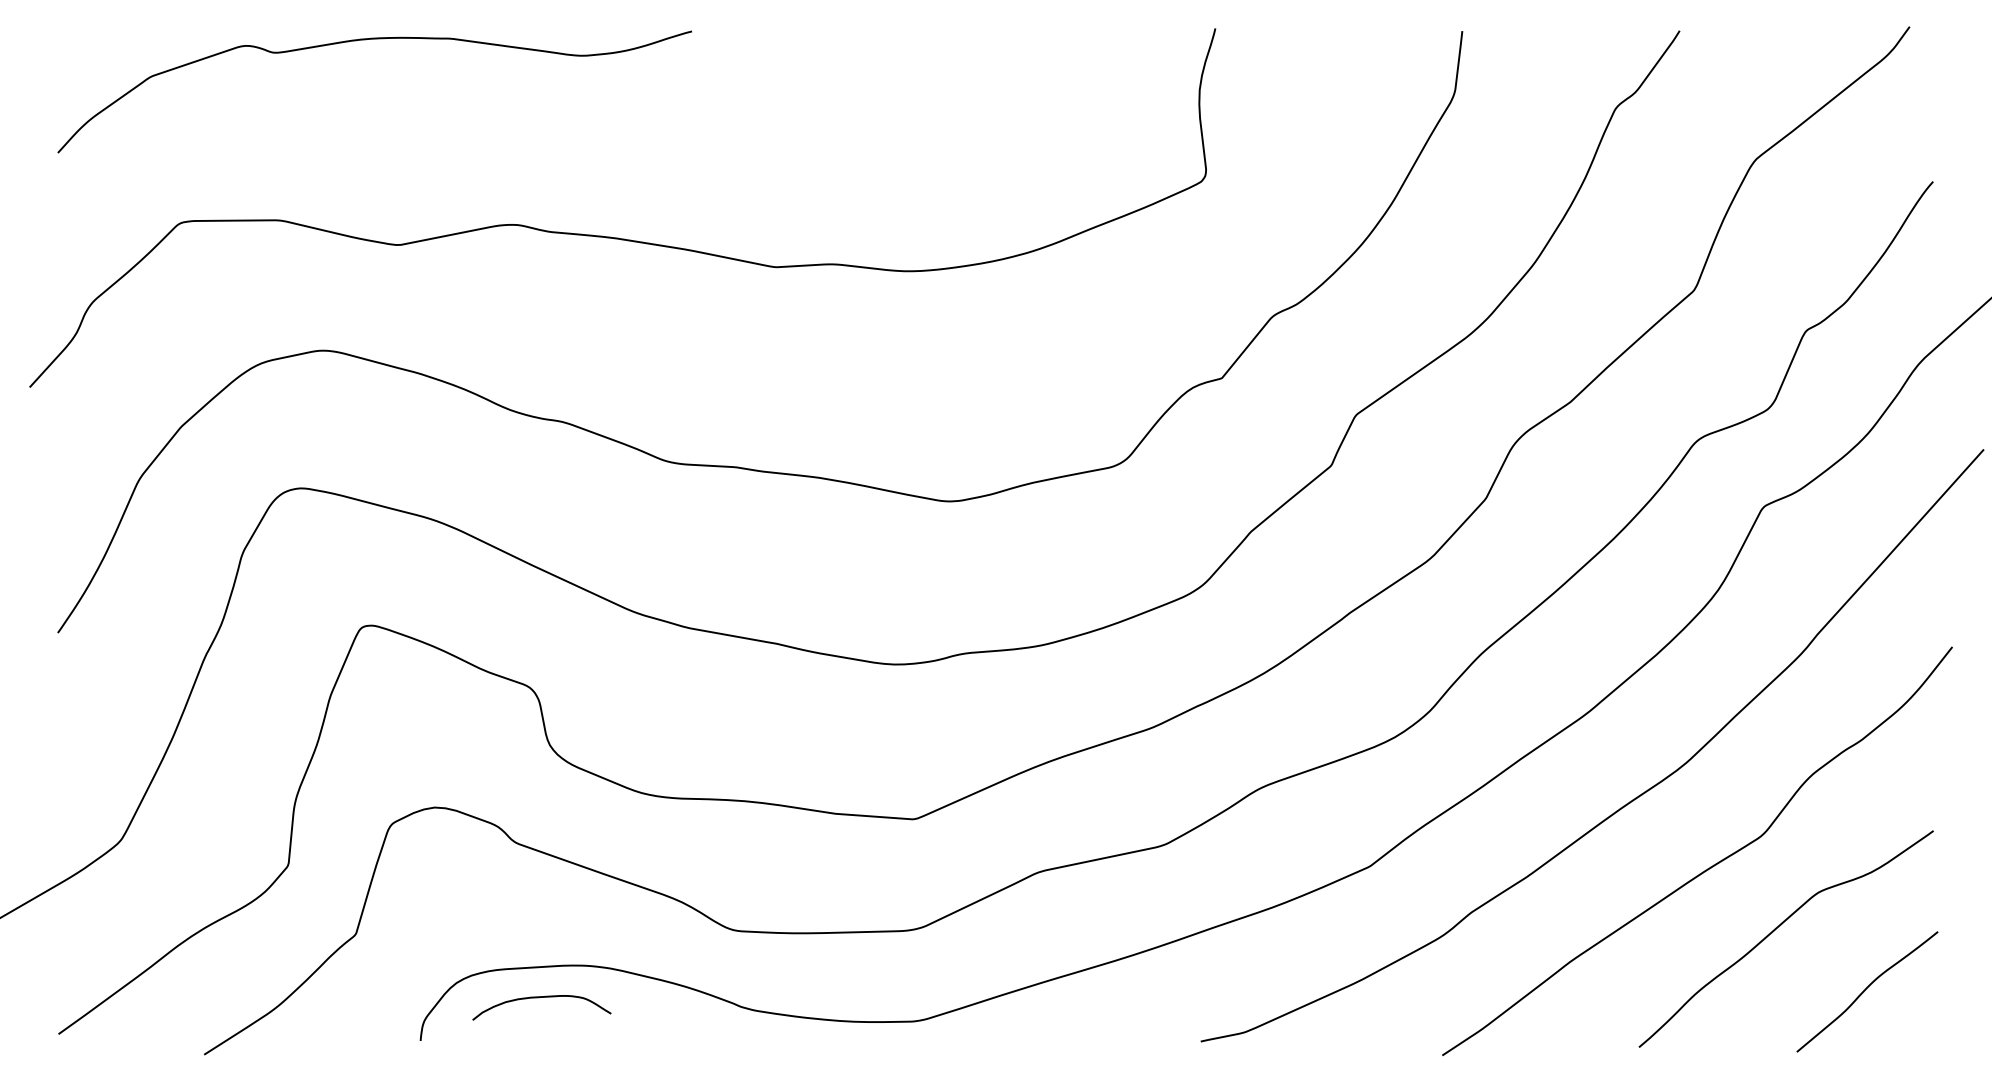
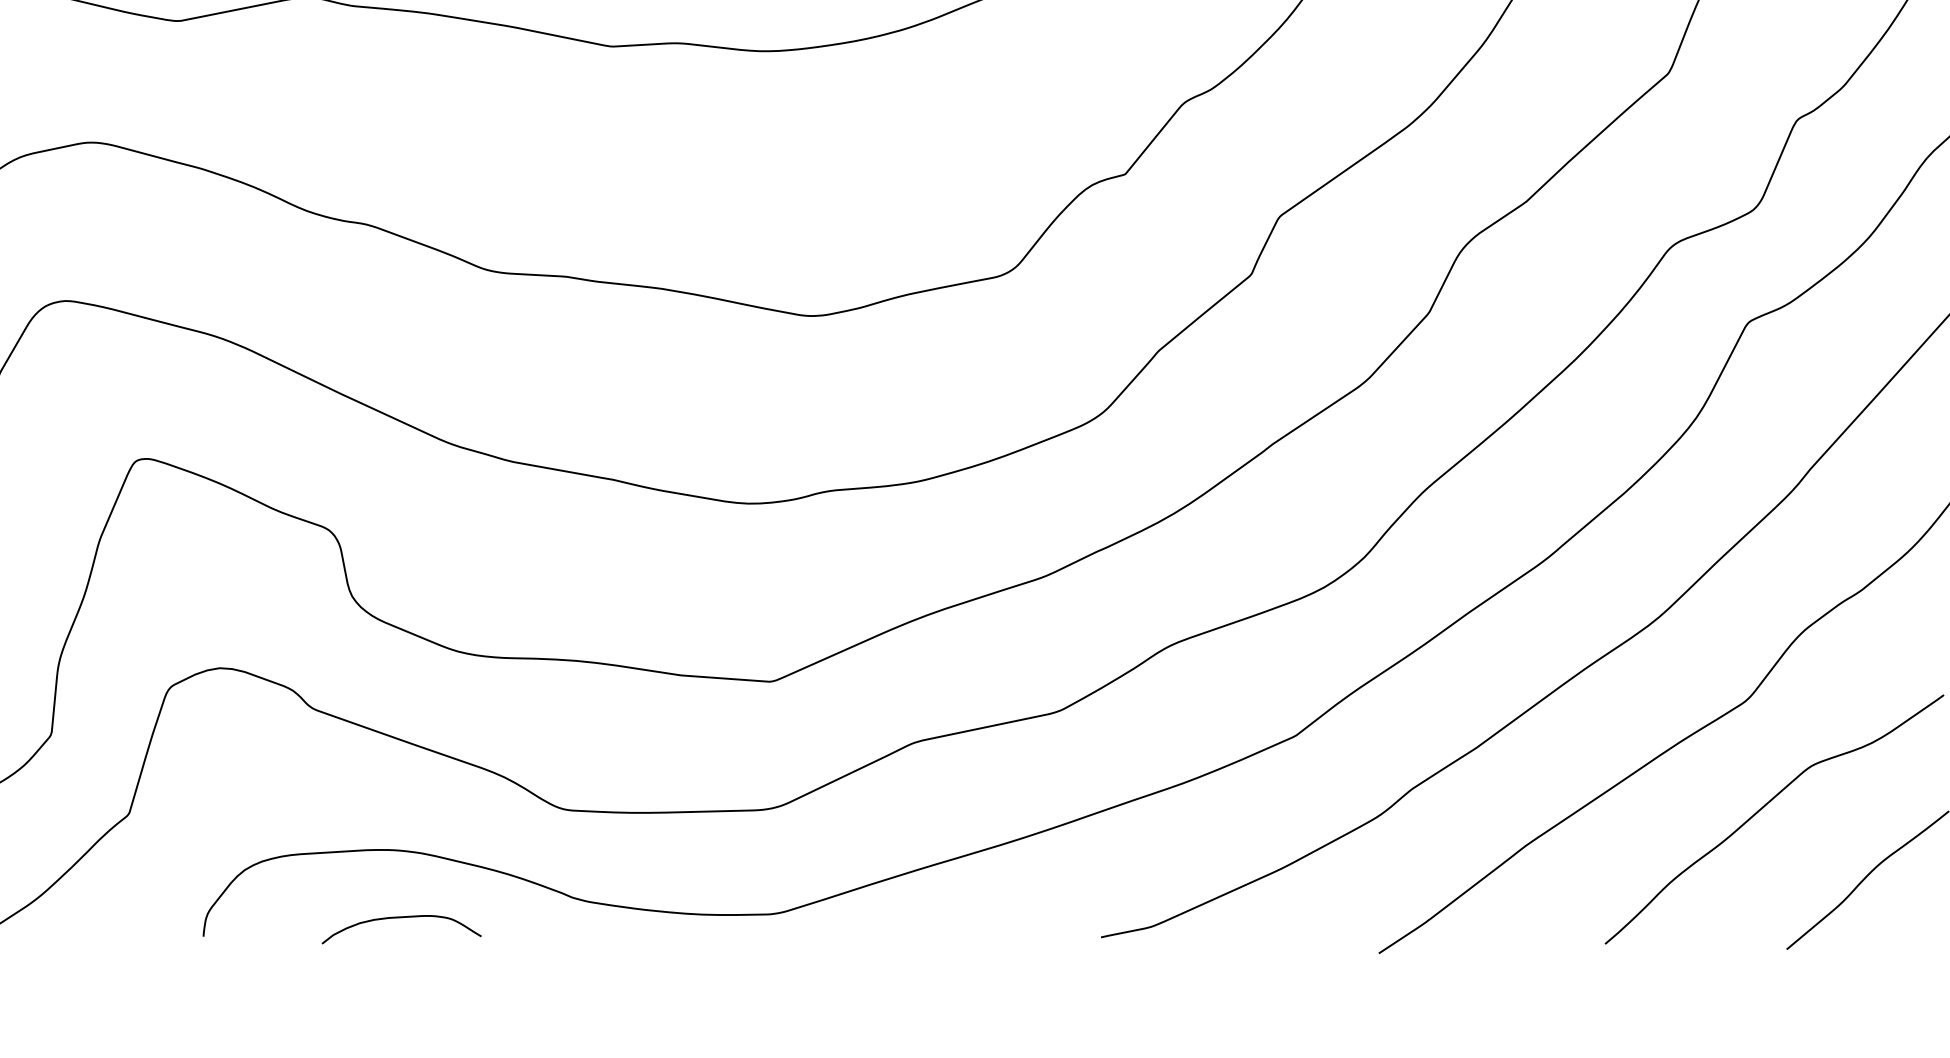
curve: (539, 998) -> (398, 918), moved

